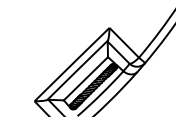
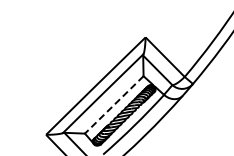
line: (85, 79) -> (113, 105), solid -> dashed

